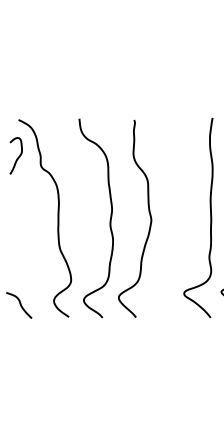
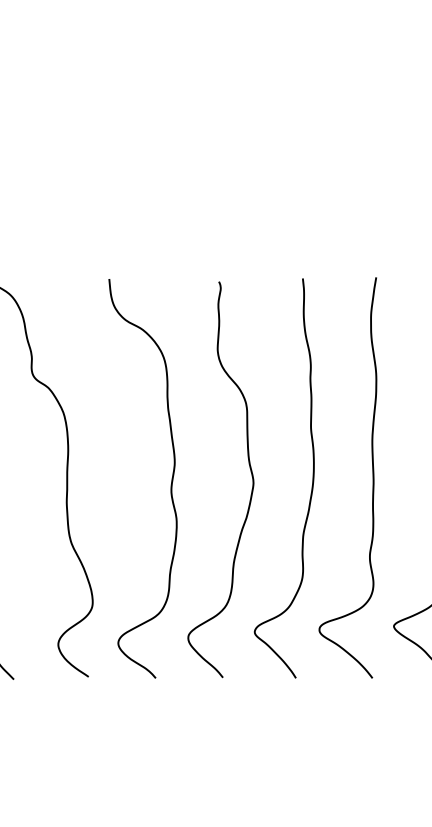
curve: (180, 217) -> (311, 477), added

